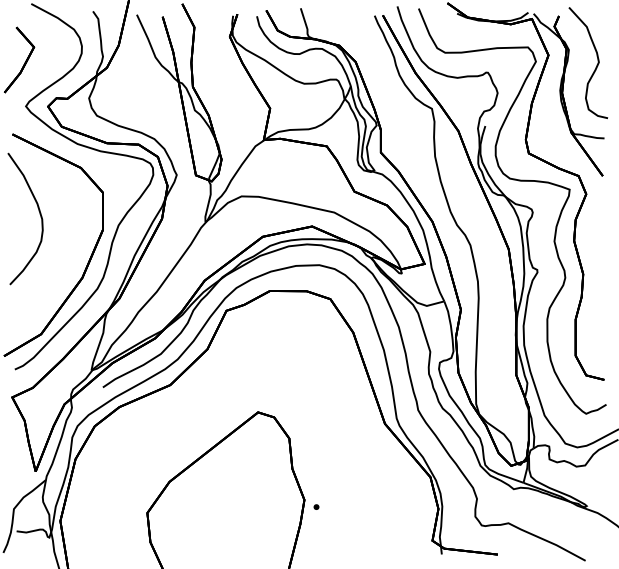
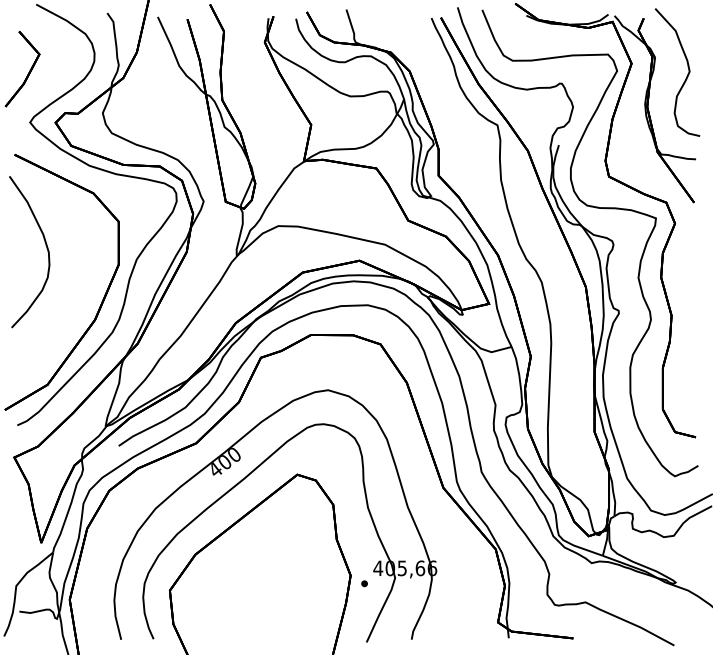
part: (209, 419) -> (241, 482), added

